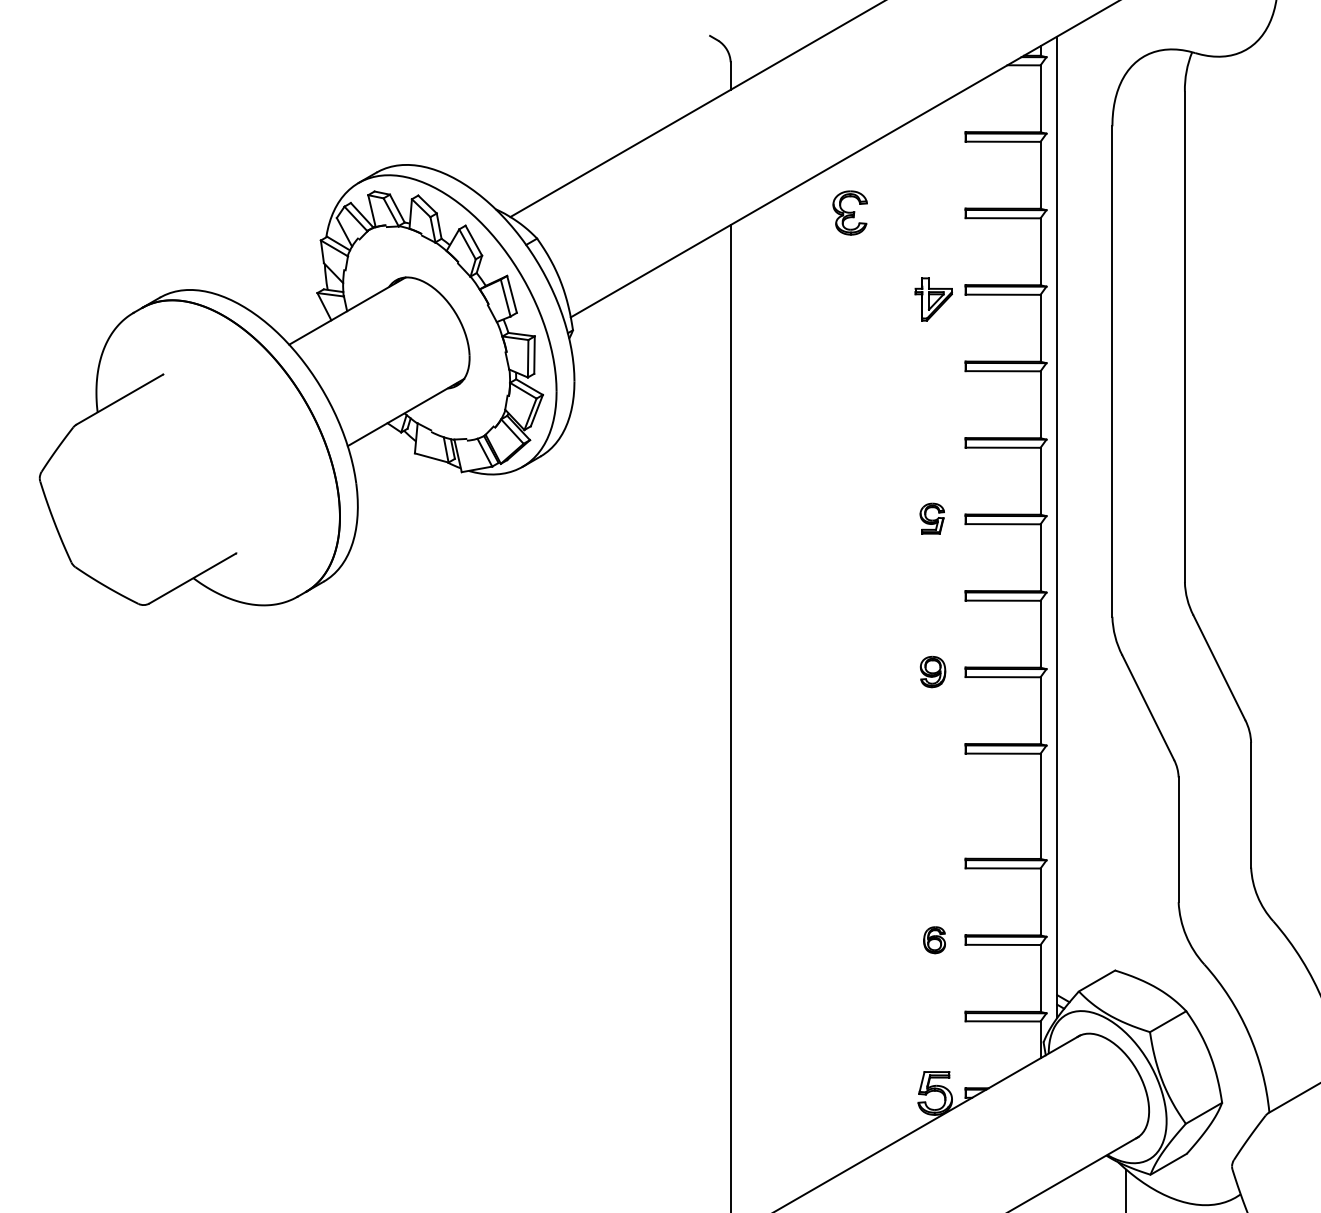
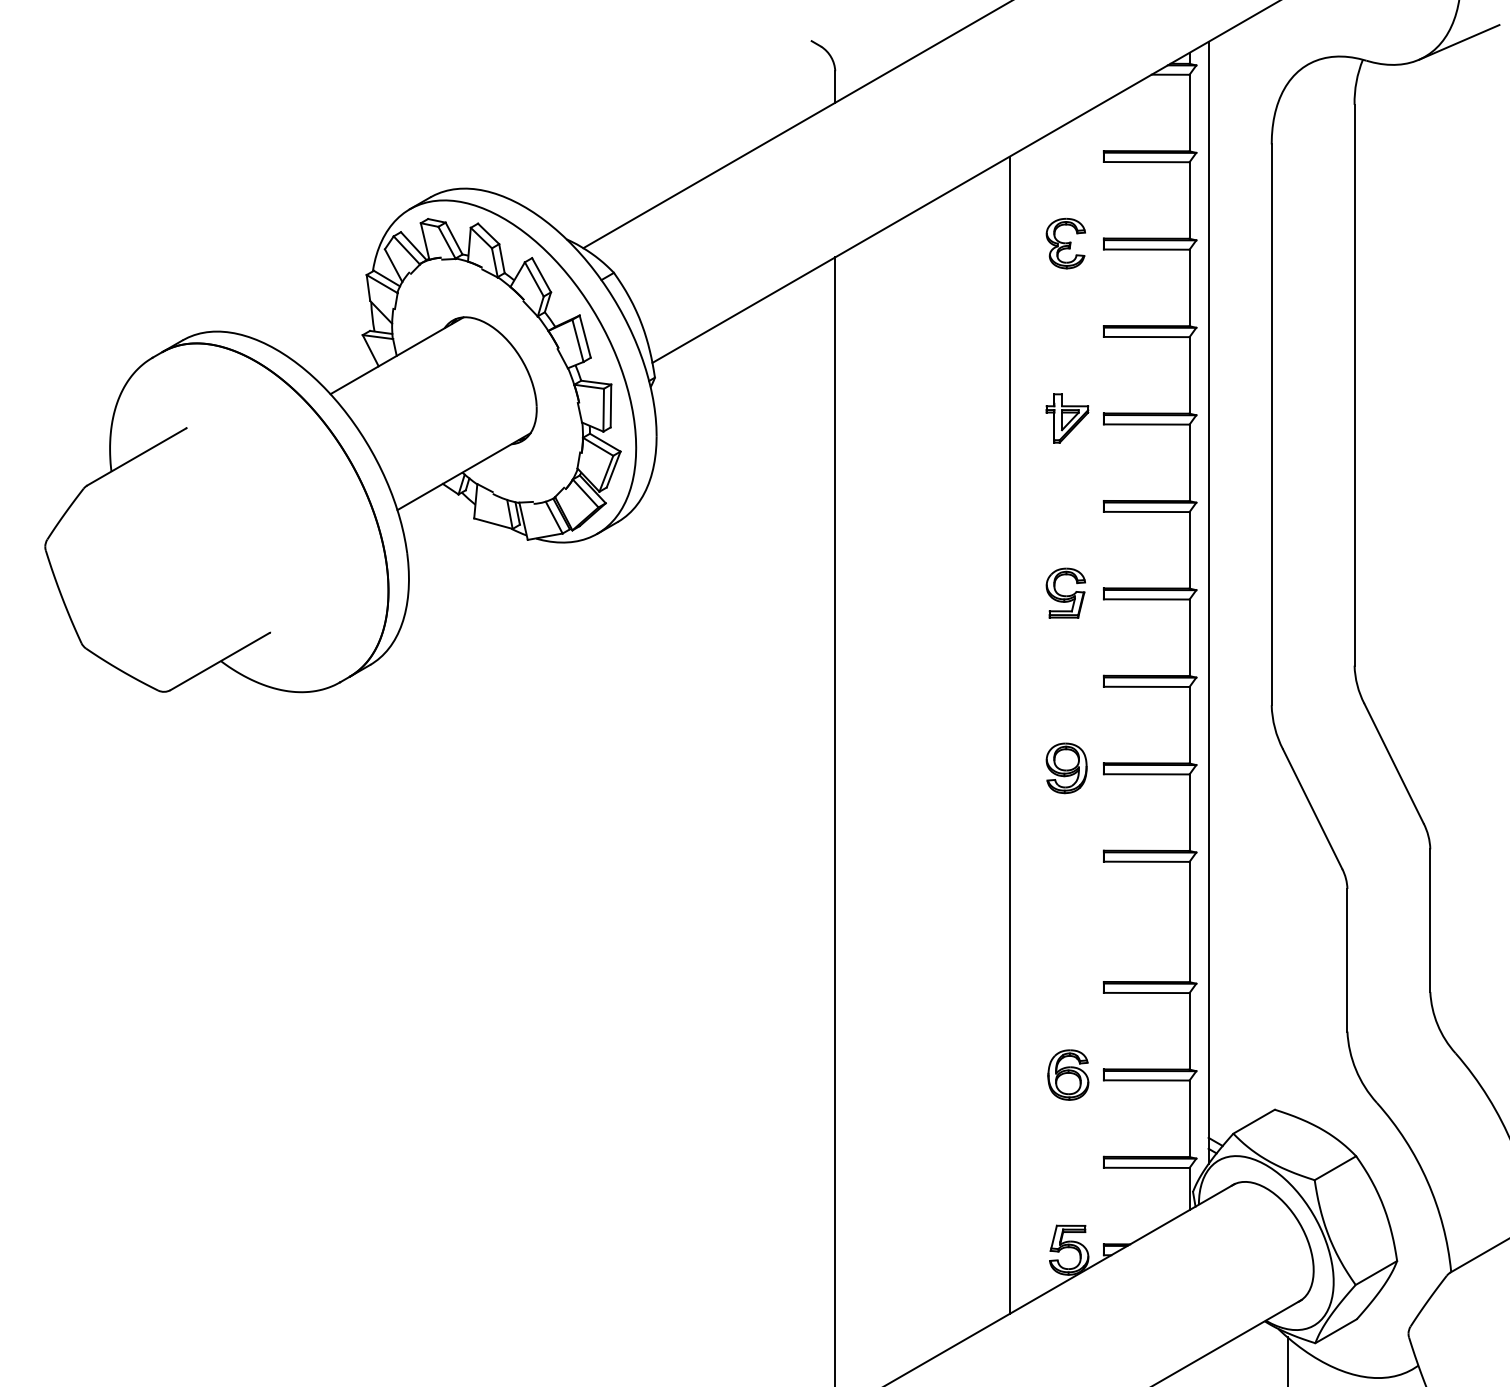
line: (1276, 37) -> (1459, 42), added
part: (849, 212) -> (1065, 243), moved
part: (933, 299) -> (1067, 418), moved
part: (932, 518) -> (1065, 592), size x1.43
line: (883, 642) -> (1009, 734), added
part: (932, 672) -> (1066, 768), size x1.43
part: (934, 939) -> (1068, 1074), size x1.67

